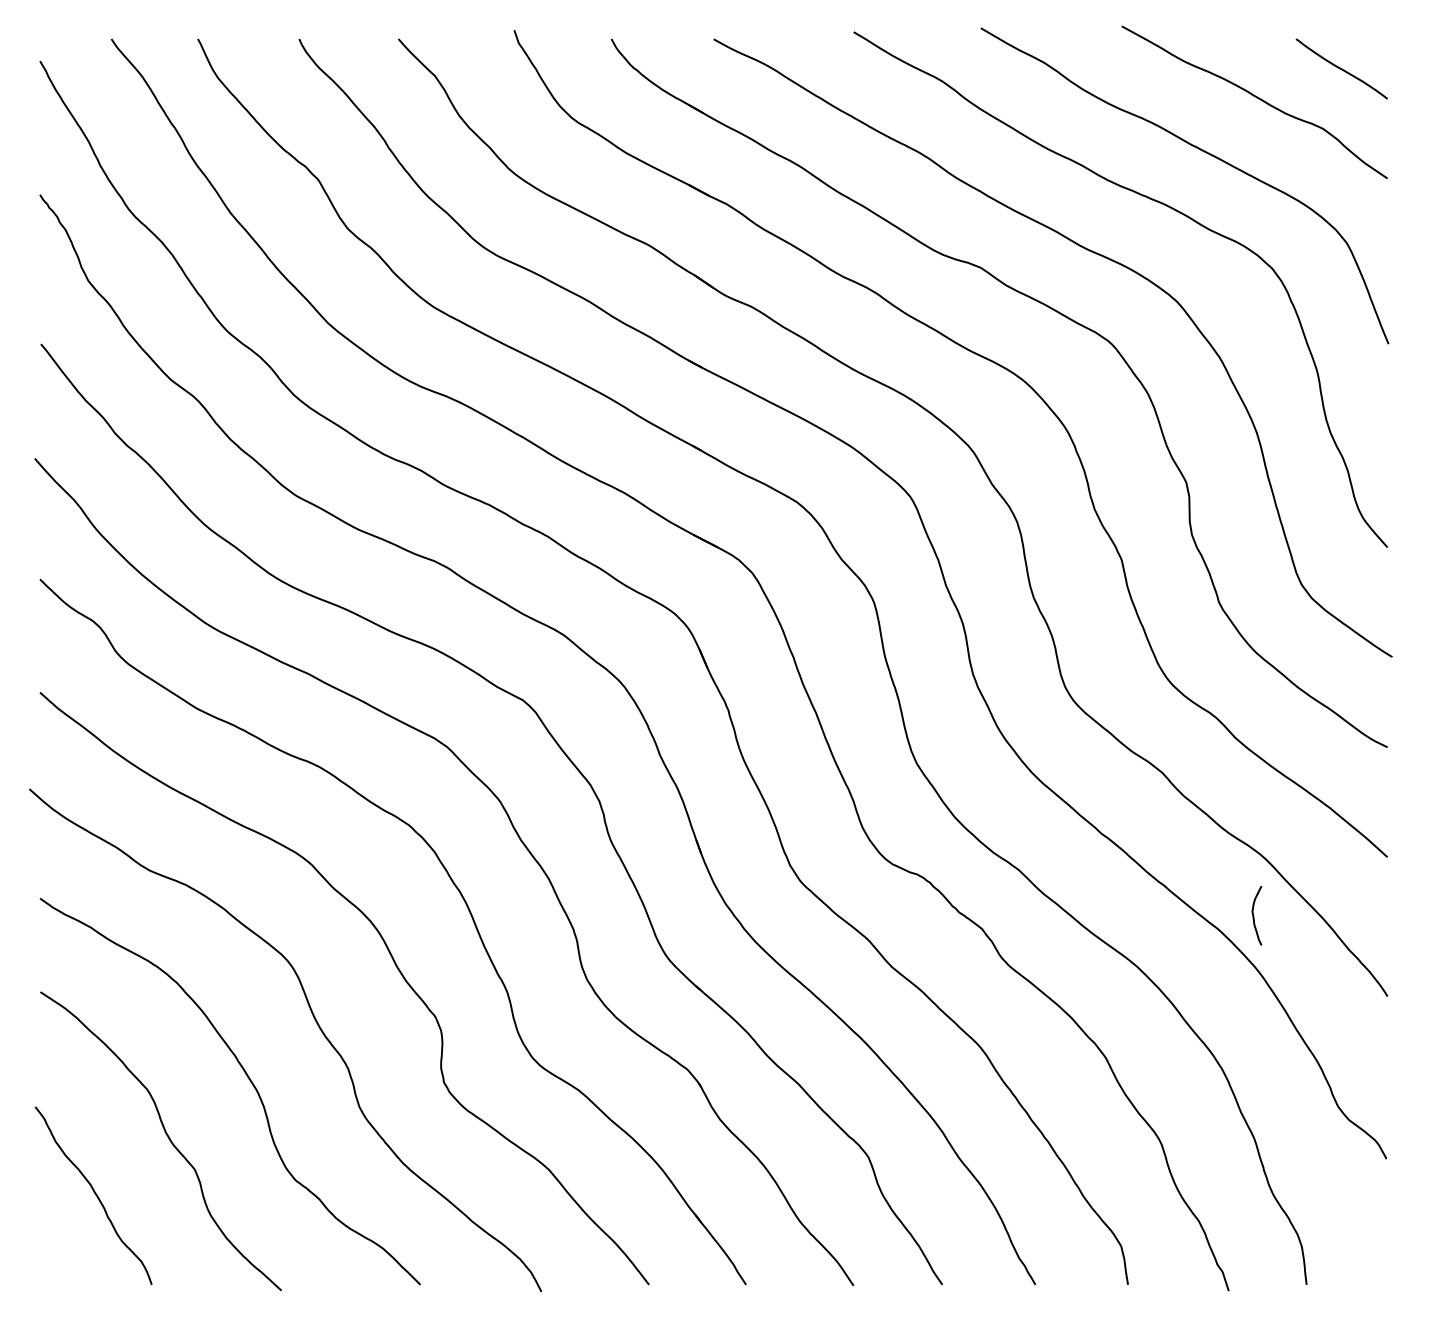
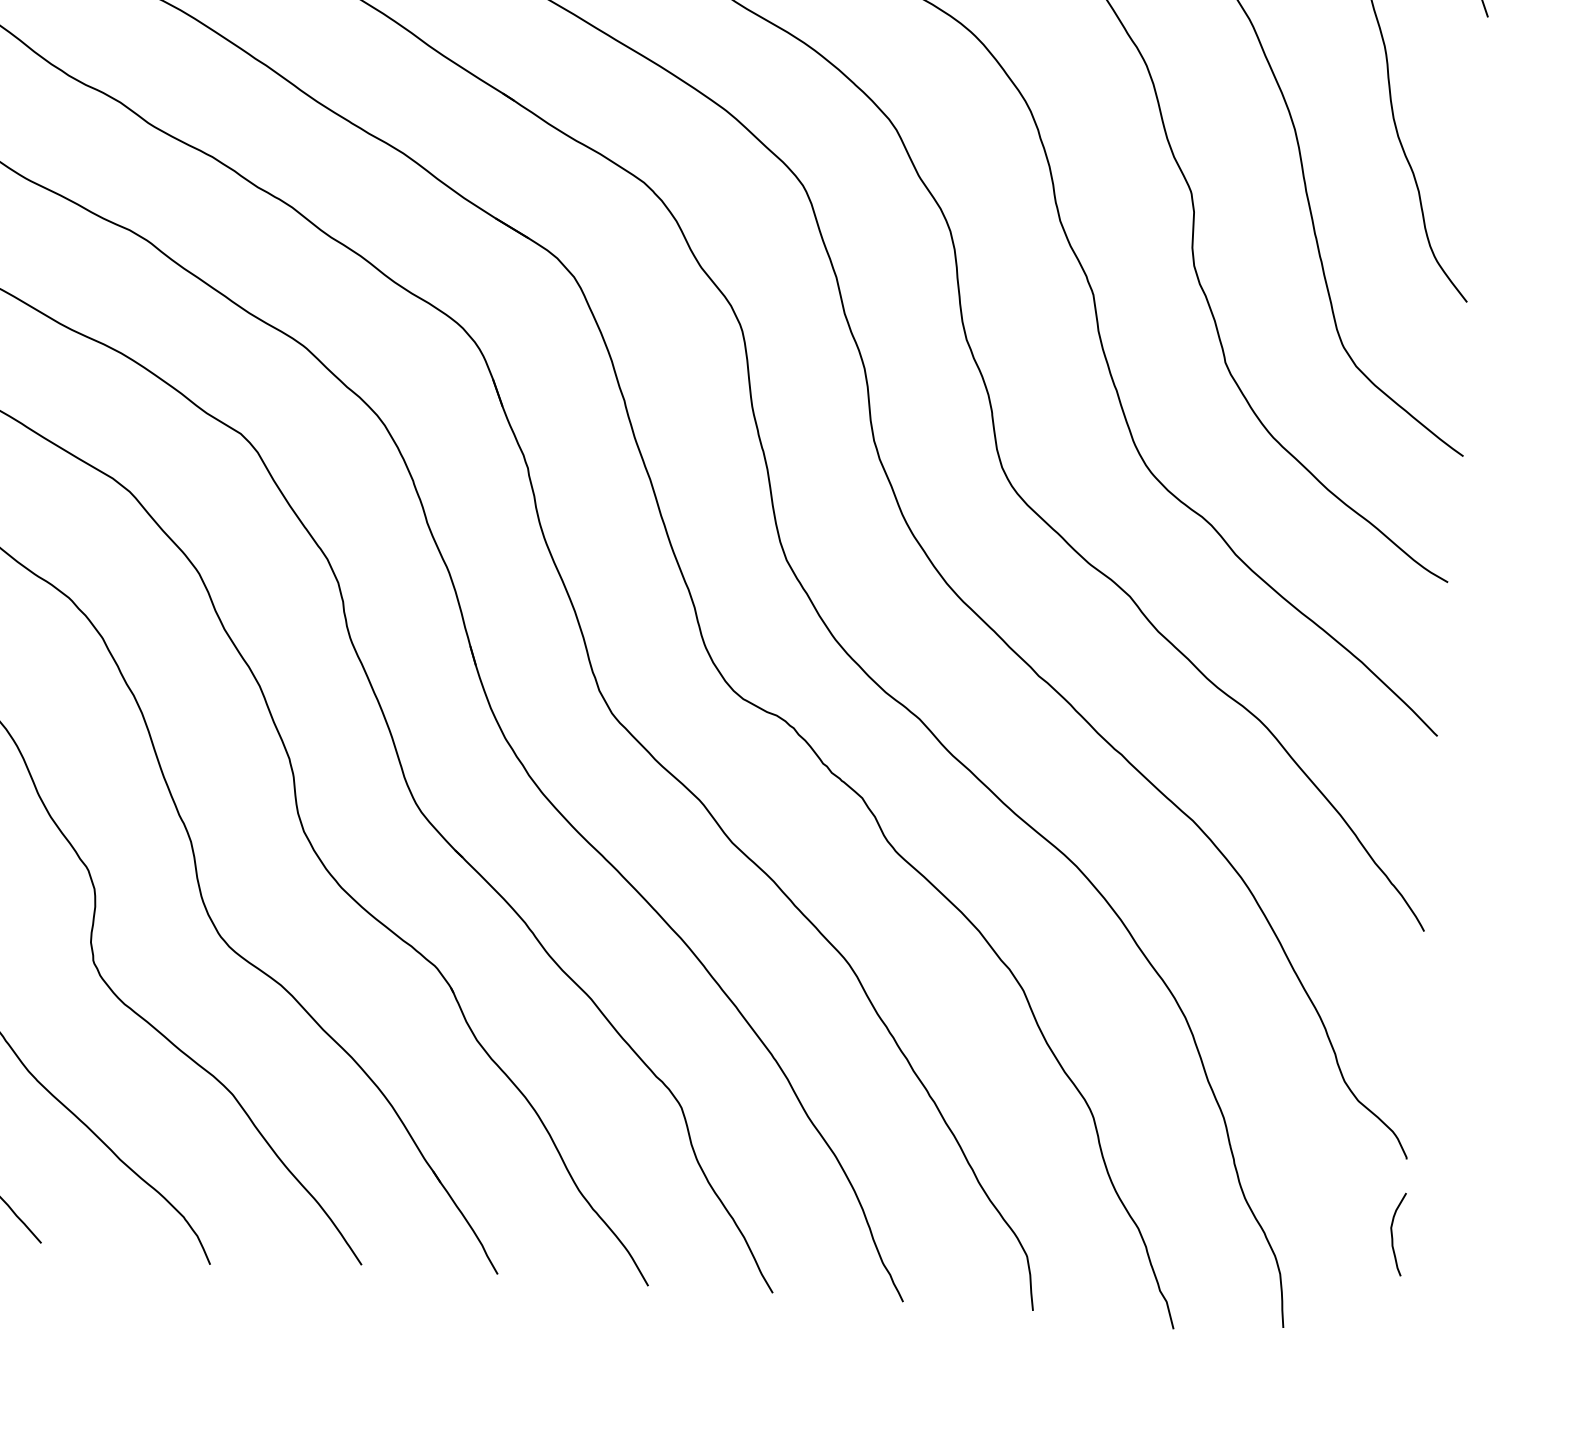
curve: (1254, 916) -> (1393, 1235), moved

